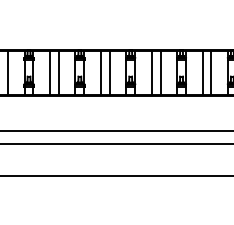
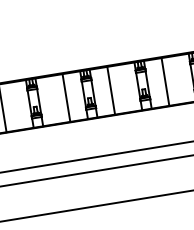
line: (58, 72) -> (11, 106), removed
line: (100, 72) -> (56, 99), removed
line: (160, 72) -> (120, 88), removed
line: (211, 72) -> (174, 79), removed

